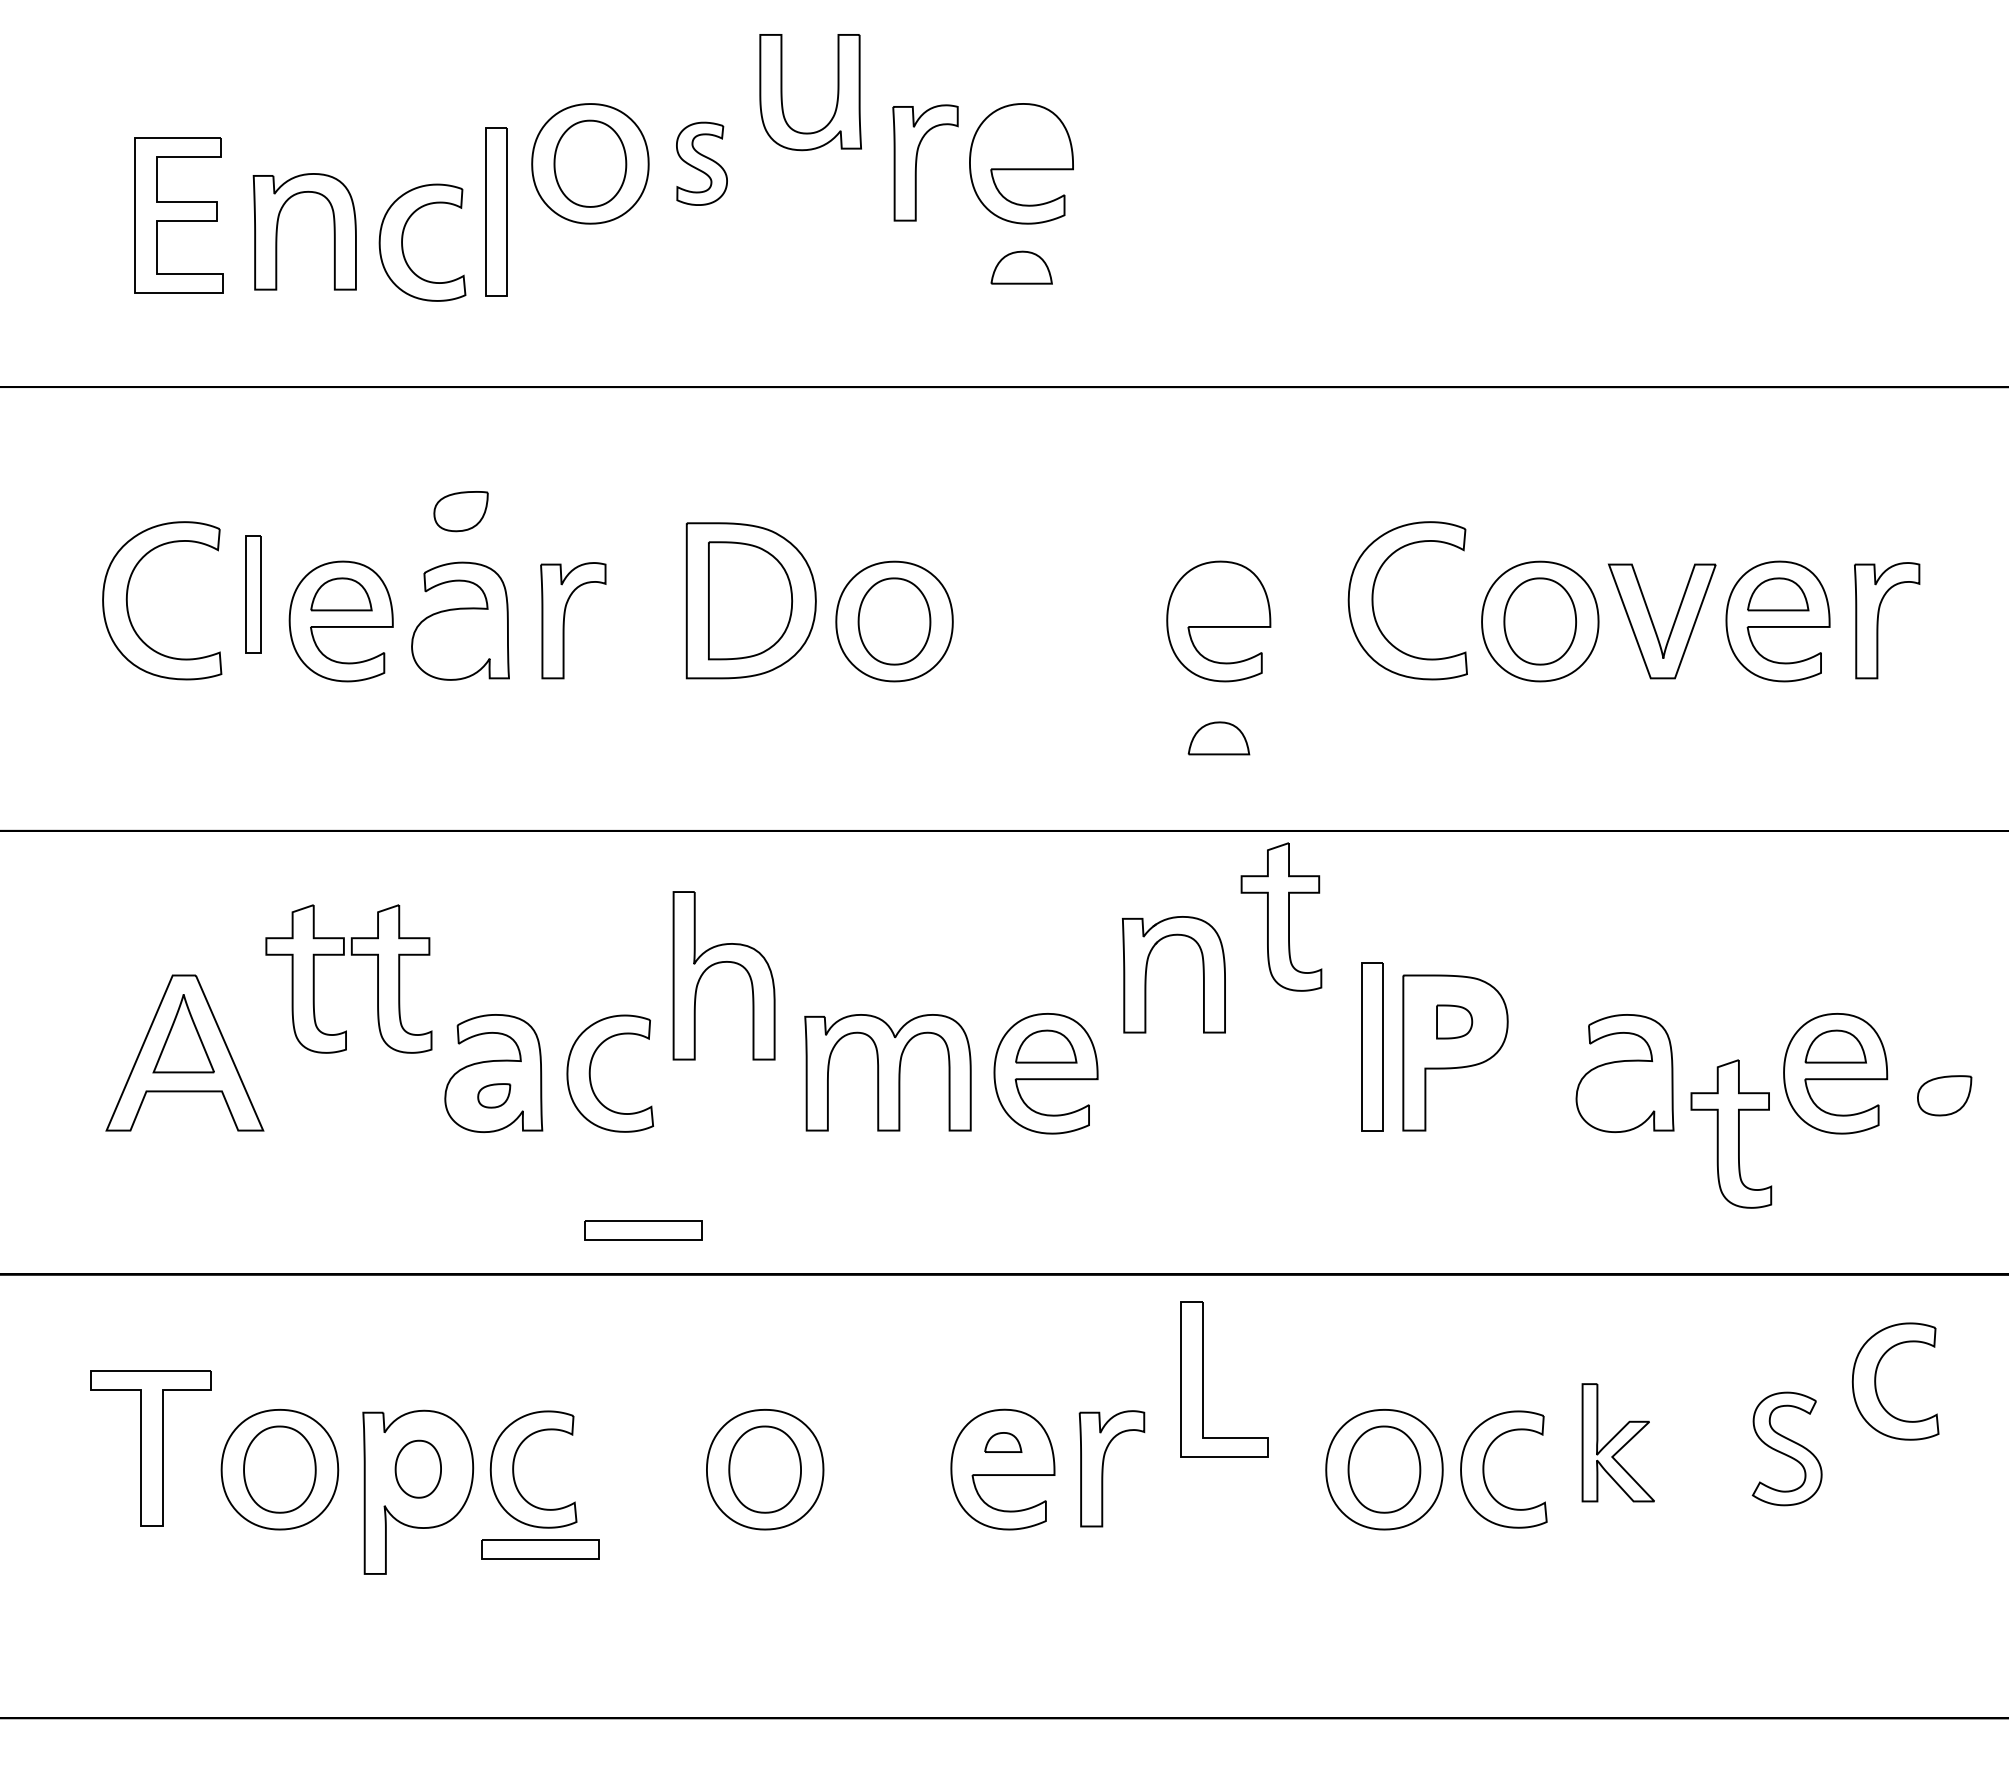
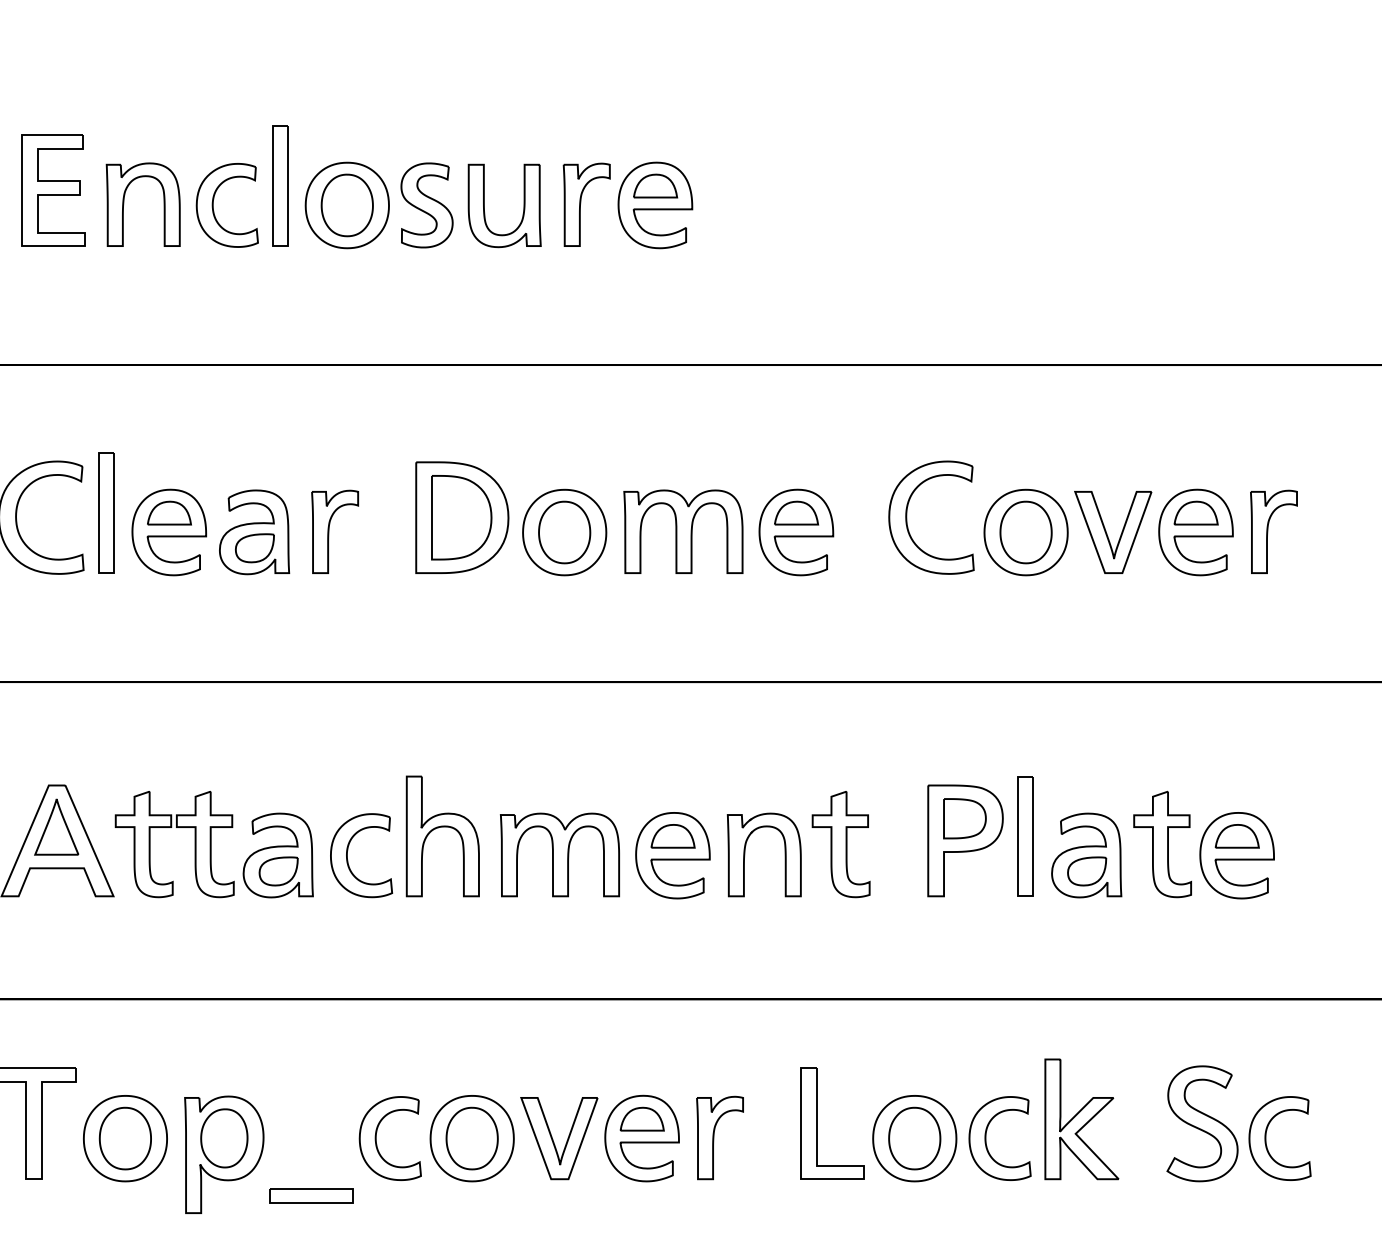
part: (836, 99) -> (523, 210), moved
part: (701, 163) -> (426, 205), size x1.43
part: (496, 211) -> (280, 185), moved
part: (178, 215) -> (52, 190), moved
part: (278, 225) -> (124, 200), moved
part: (403, 238) -> (213, 202), moved
part: (1021, 267) -> (655, 185), moved
part: (460, 511) -> (254, 548), moved
part: (253, 594) -> (106, 513), size x1.43
part: (1060, 620) -> (683, 531), added
part: (1218, 738) -> (796, 513), moved
part: (1281, 916) -> (841, 844), moved
part: (351, 955) -> (176, 827), moved
part: (721, 963) -> (441, 827), moved
part: (1147, 969) -> (745, 851), moved
part: (1454, 1021) -> (964, 818), size x1.67
part: (1372, 1046) -> (1025, 836), moved
part: (493, 1095) -> (278, 871), size x1.67
part: (1944, 1095) -> (1087, 871), moved
part: (1731, 1133) -> (1162, 844), moved
part: (643, 1230) -> (385, 967), removed
part: (1203, 1379) -> (817, 1123), moved
part: (1876, 1381) -> (1266, 1138), moved
part: (1003, 1442) -> (642, 1119), size x1.67
part: (1618, 1442) -> (1082, 1119), size x1.43
part: (1787, 1448) -> (1202, 1123), size x1.43
part: (418, 1468) -> (224, 1137), size x1.43
part: (514, 1470) -> (376, 1139), moved
part: (878, 1470) -> (553, 1139), added

